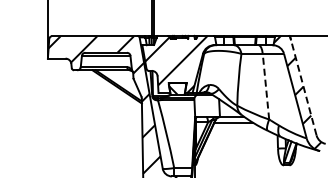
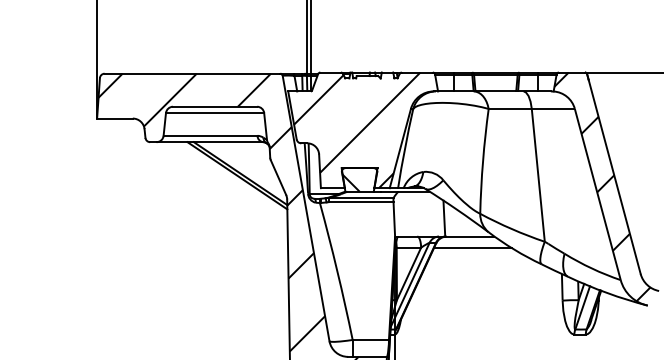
line: (265, 86) -> (537, 174), dashed -> solid
line: (303, 87) -> (614, 176), dashed -> solid

